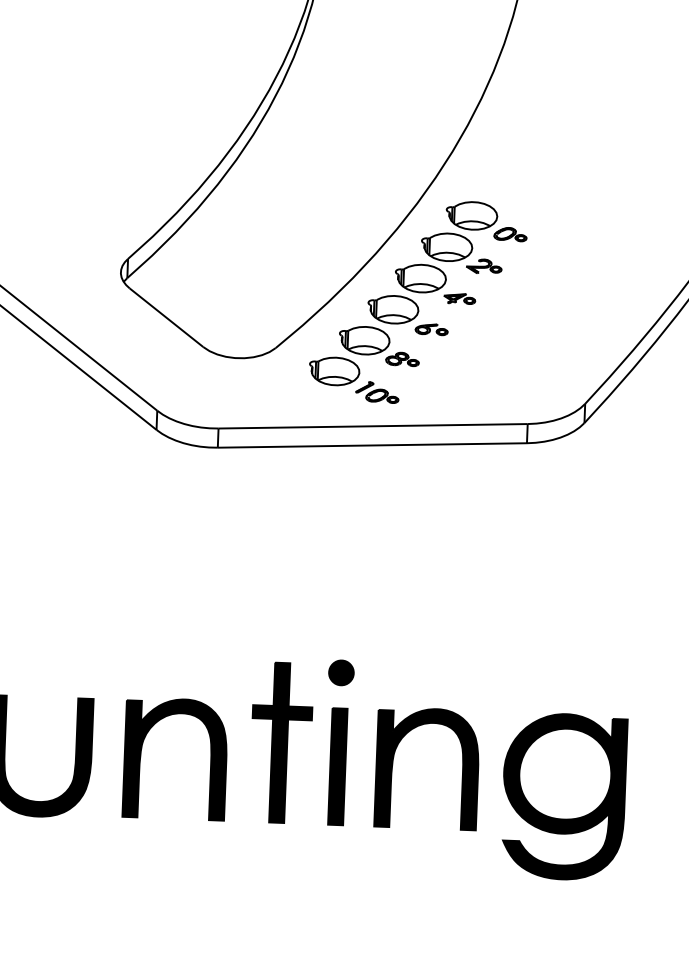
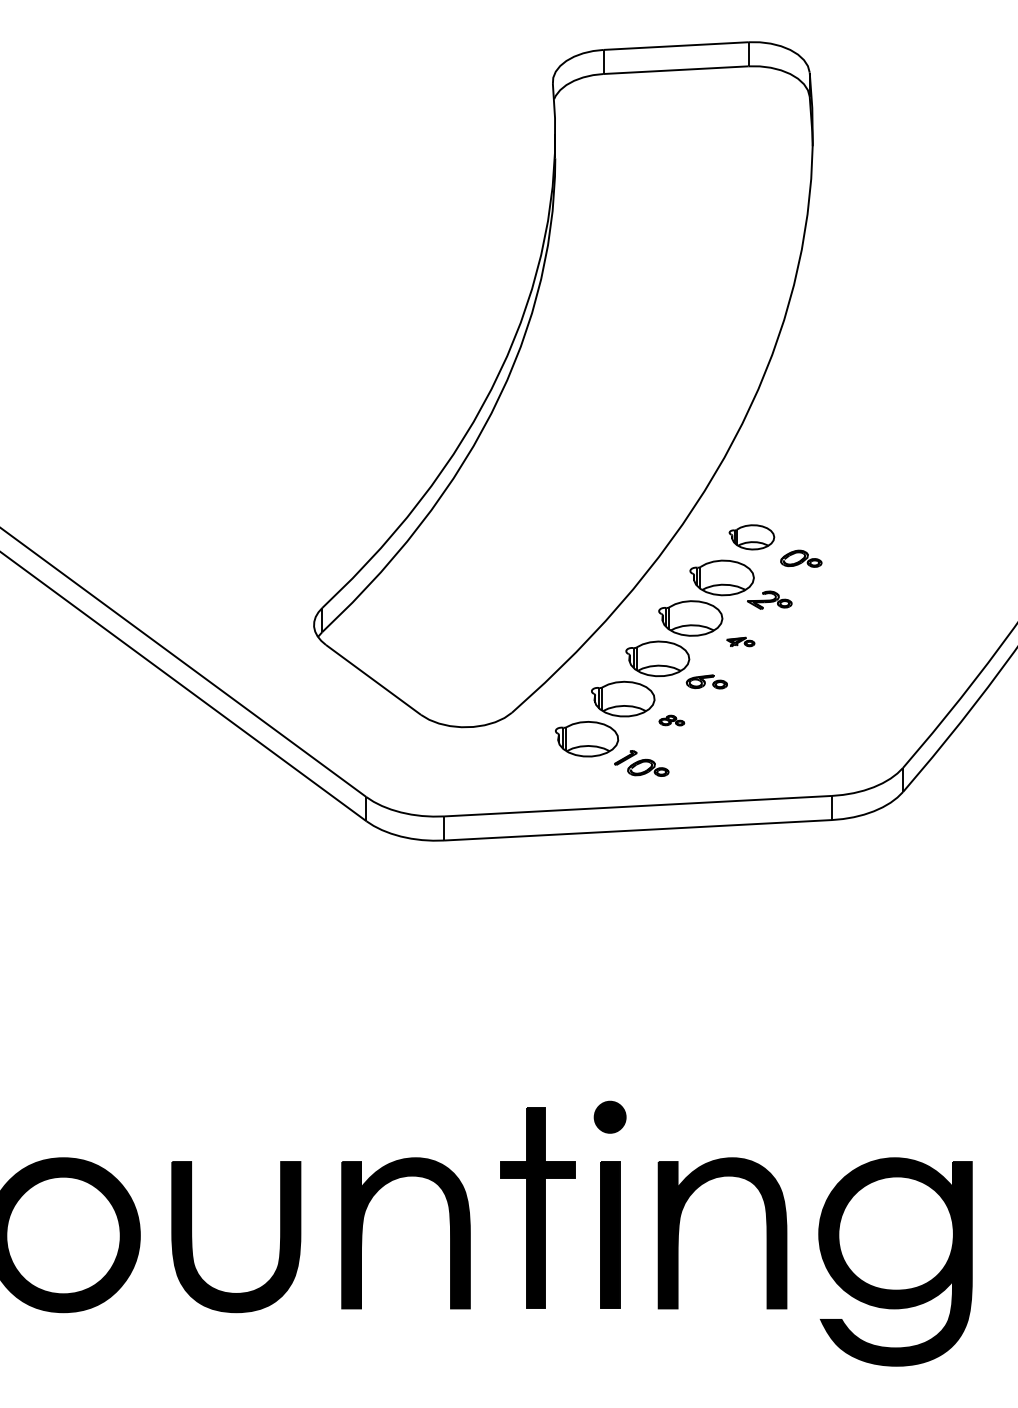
part: (471, 216) -> (751, 537), size x0.7
part: (459, 298) -> (740, 641), size x0.7
part: (402, 359) -> (671, 720), size x0.6

